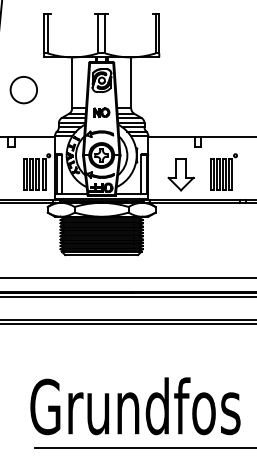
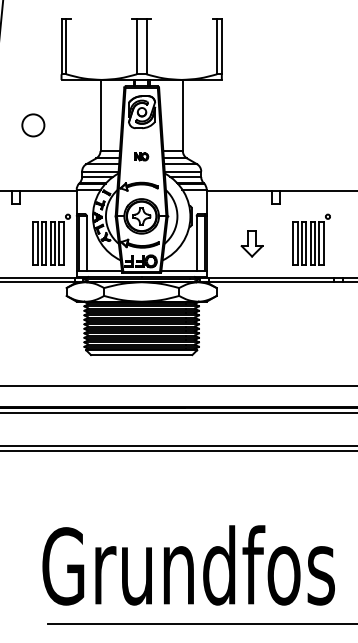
circle: (23, 90) -> (32, 125), size x0.6
part: (101, 112) -> (141, 156), size x0.6
part: (180, 174) -> (251, 243), size x0.6

